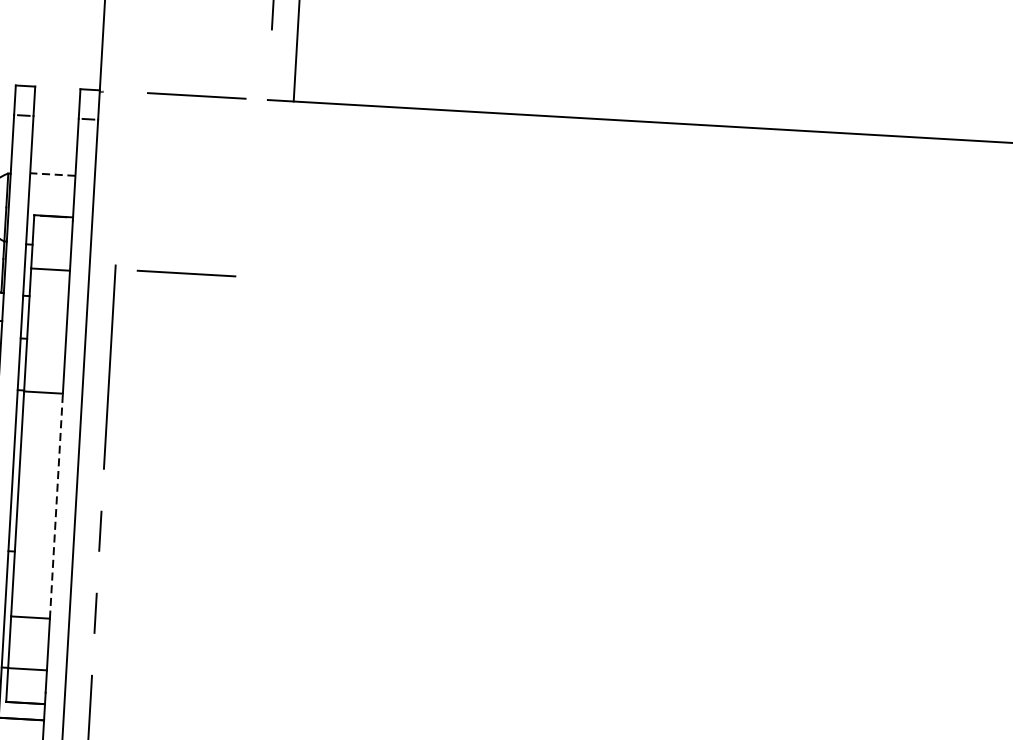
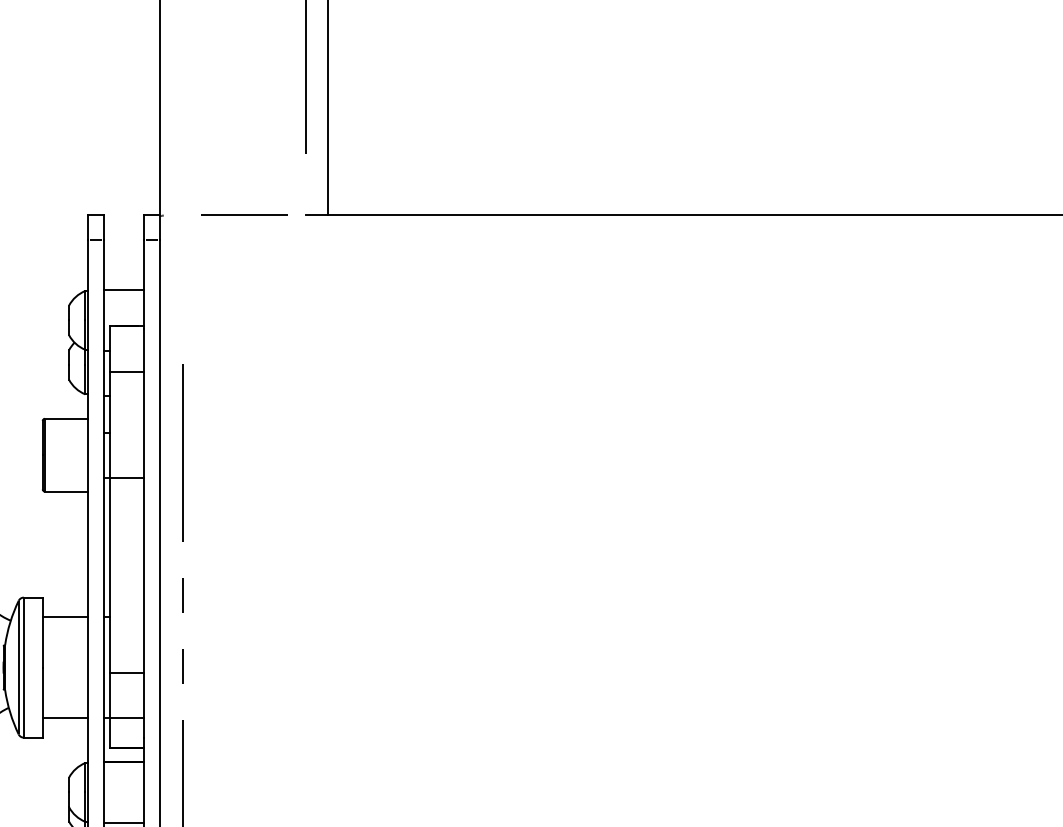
line: (52, 174) -> (123, 289), dashed -> solid
line: (186, 273) -> (244, 368), removed
line: (56, 505) -> (143, 575), dashed -> solid

